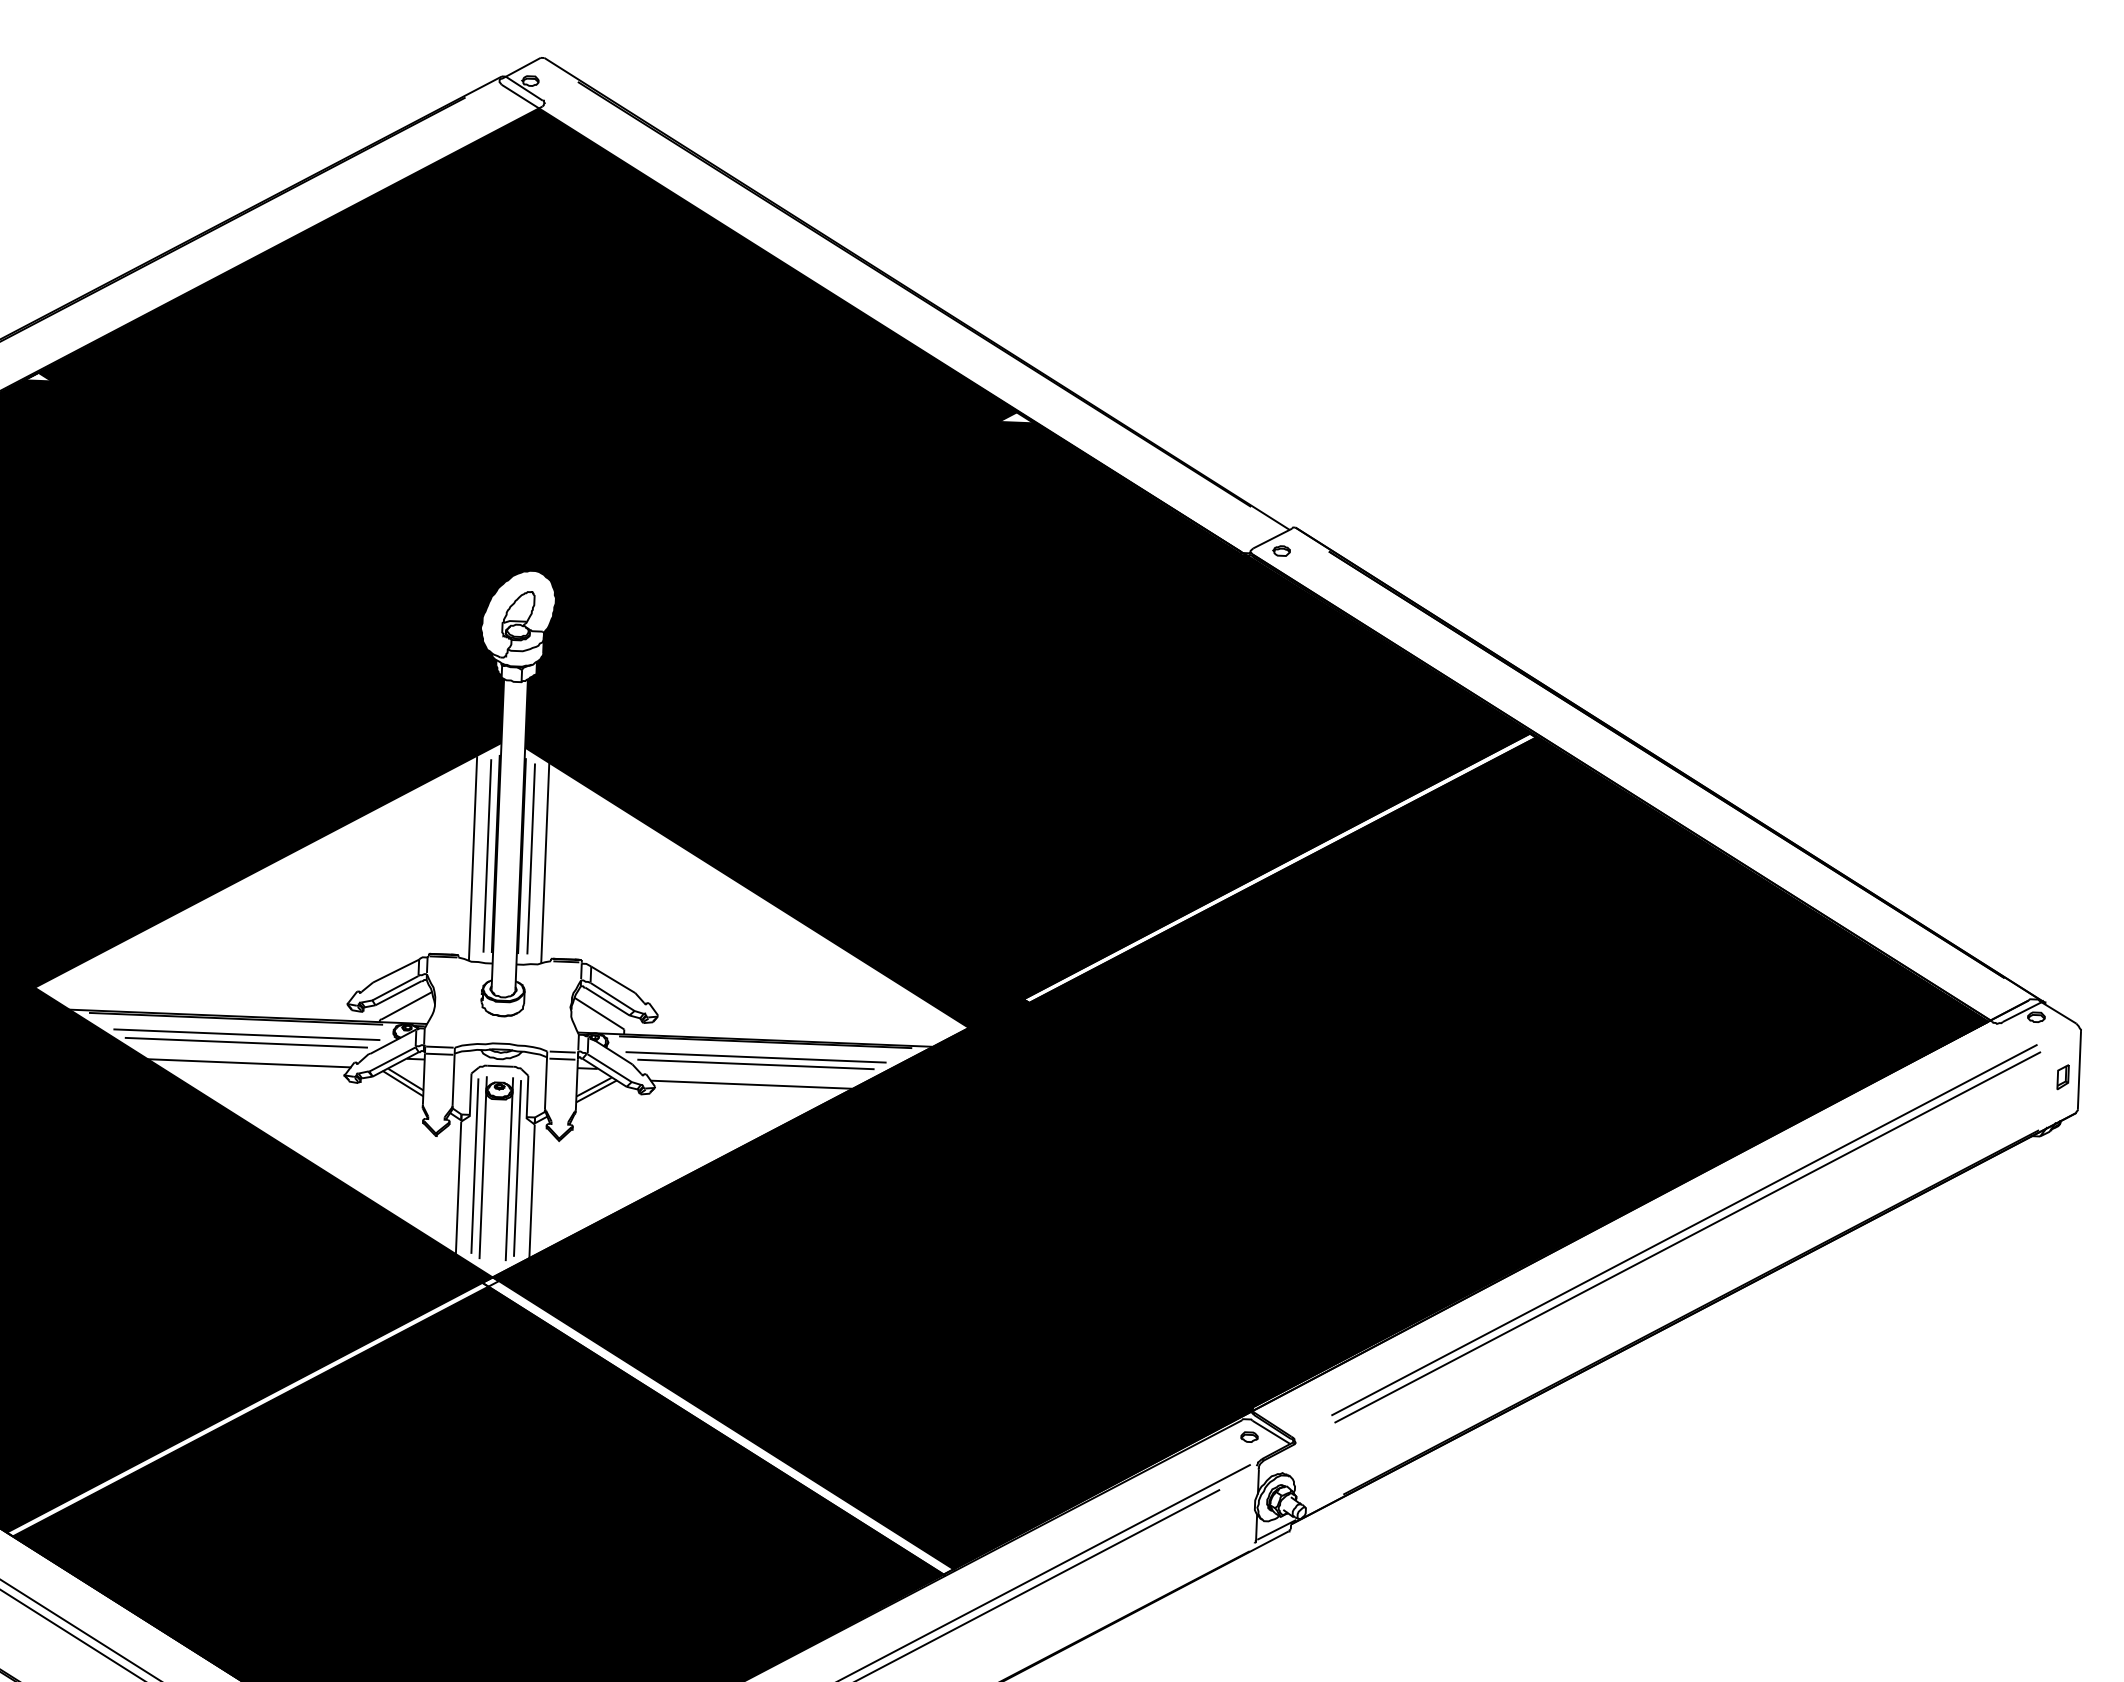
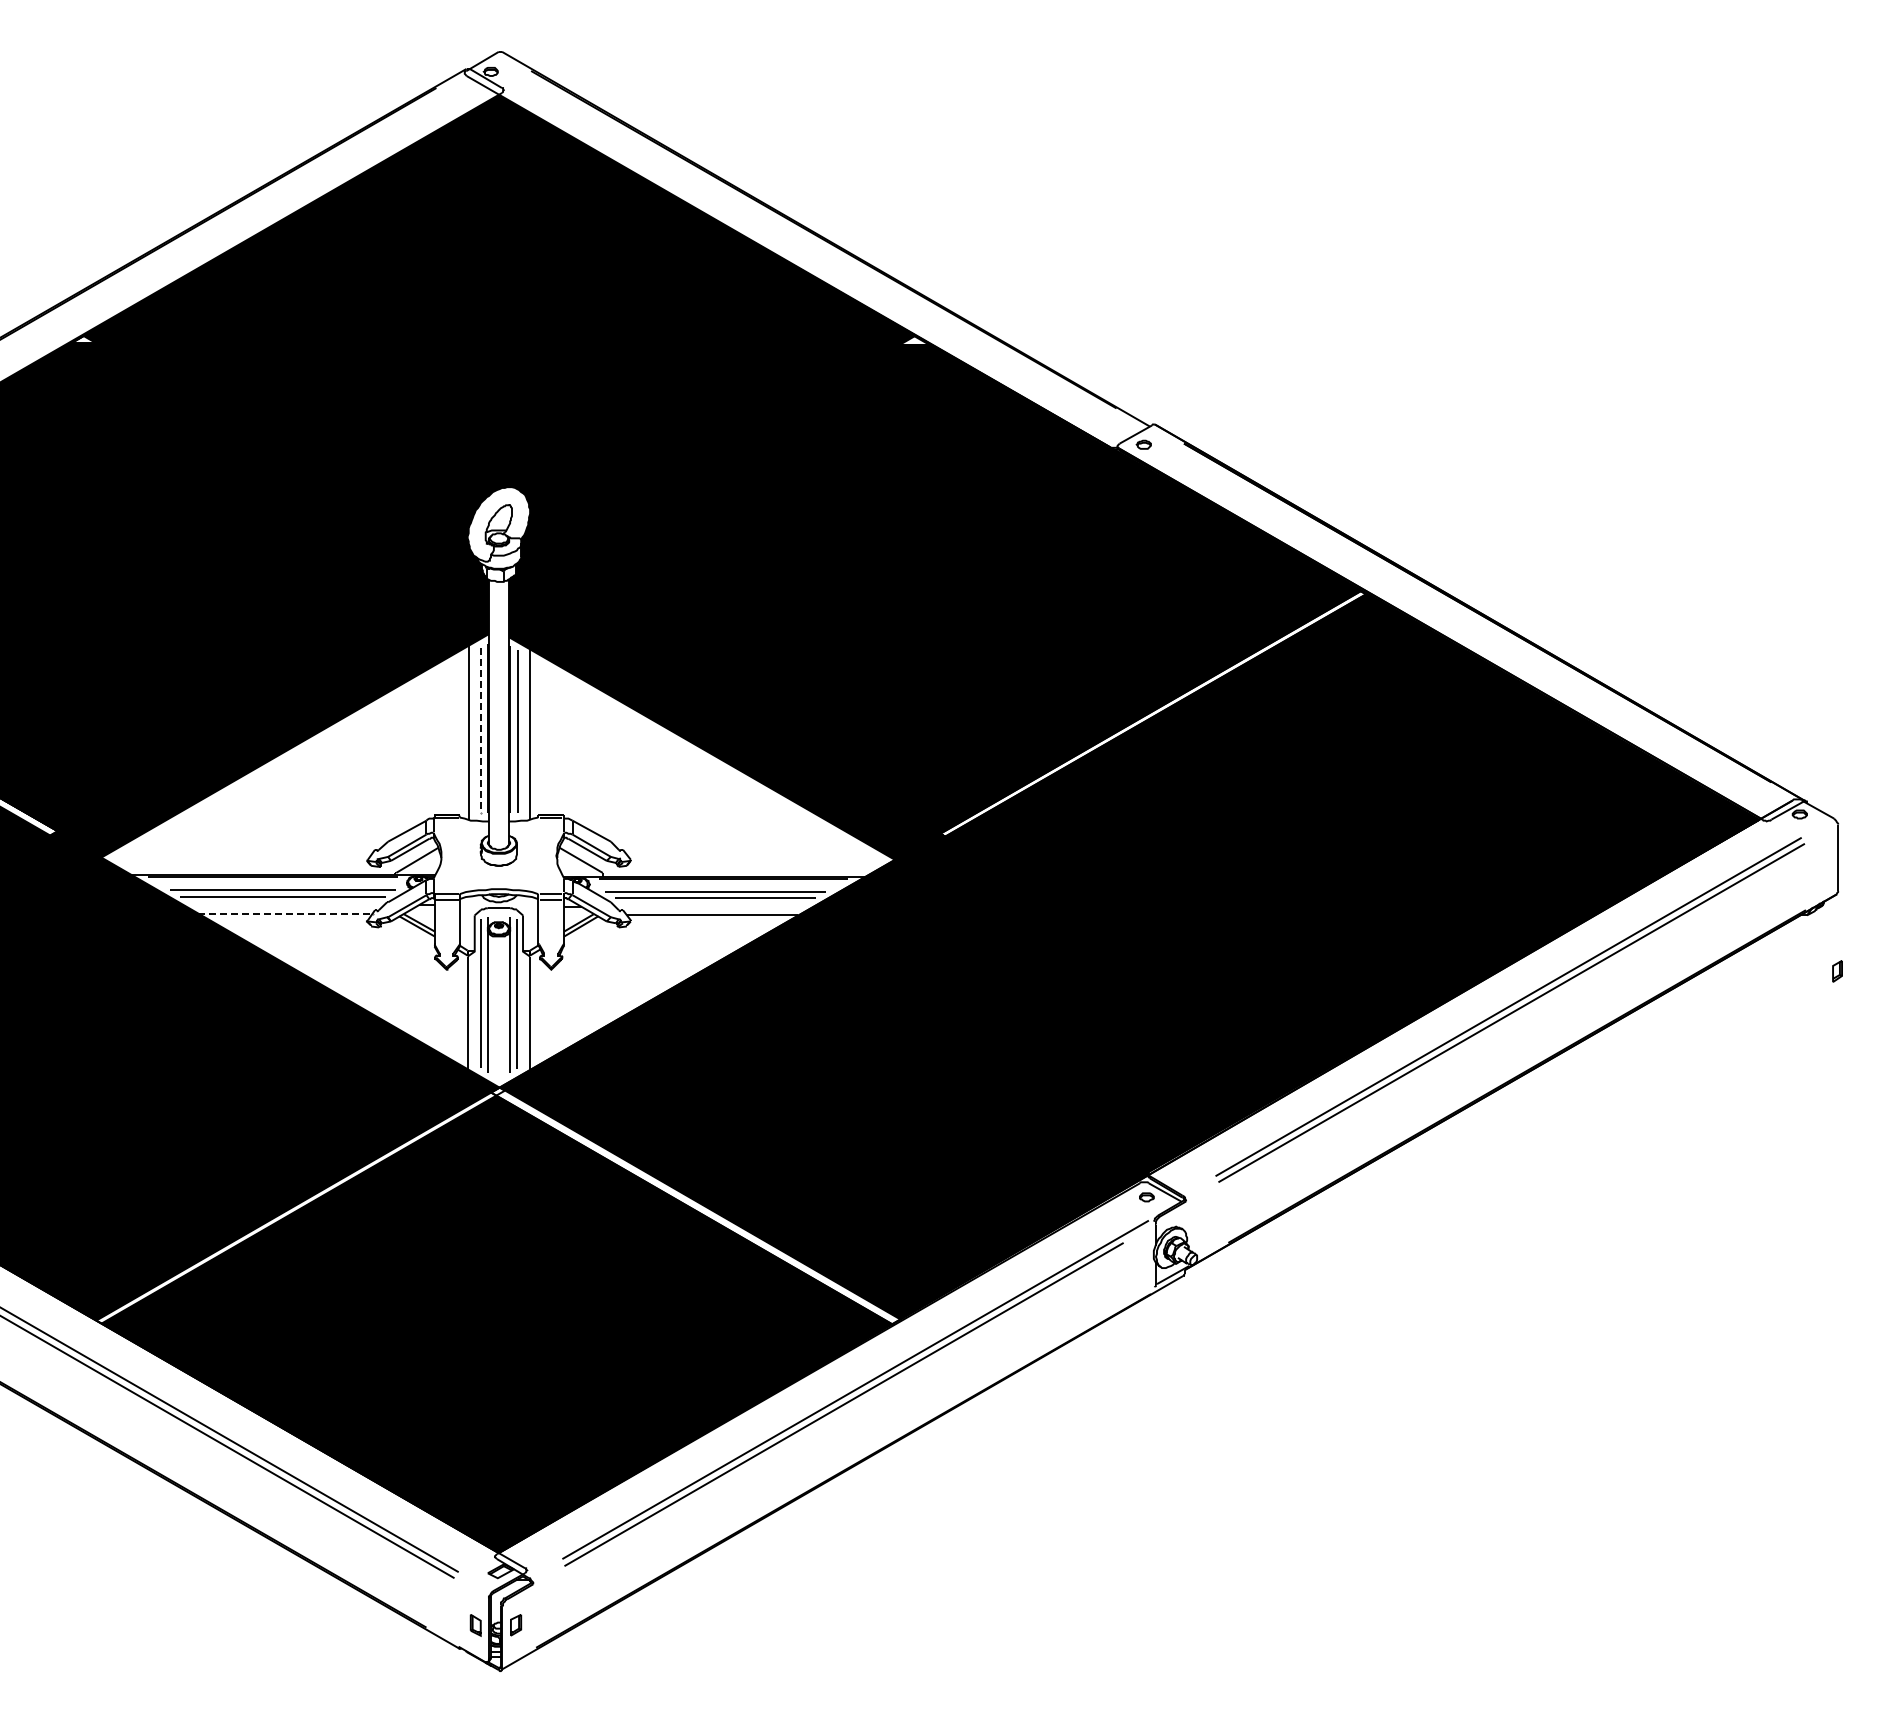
line: (487, 856) -> (480, 730), solid -> dashed
line: (249, 1063) -> (286, 914), solid -> dashed
part: (2063, 1077) -> (1837, 971), moved

